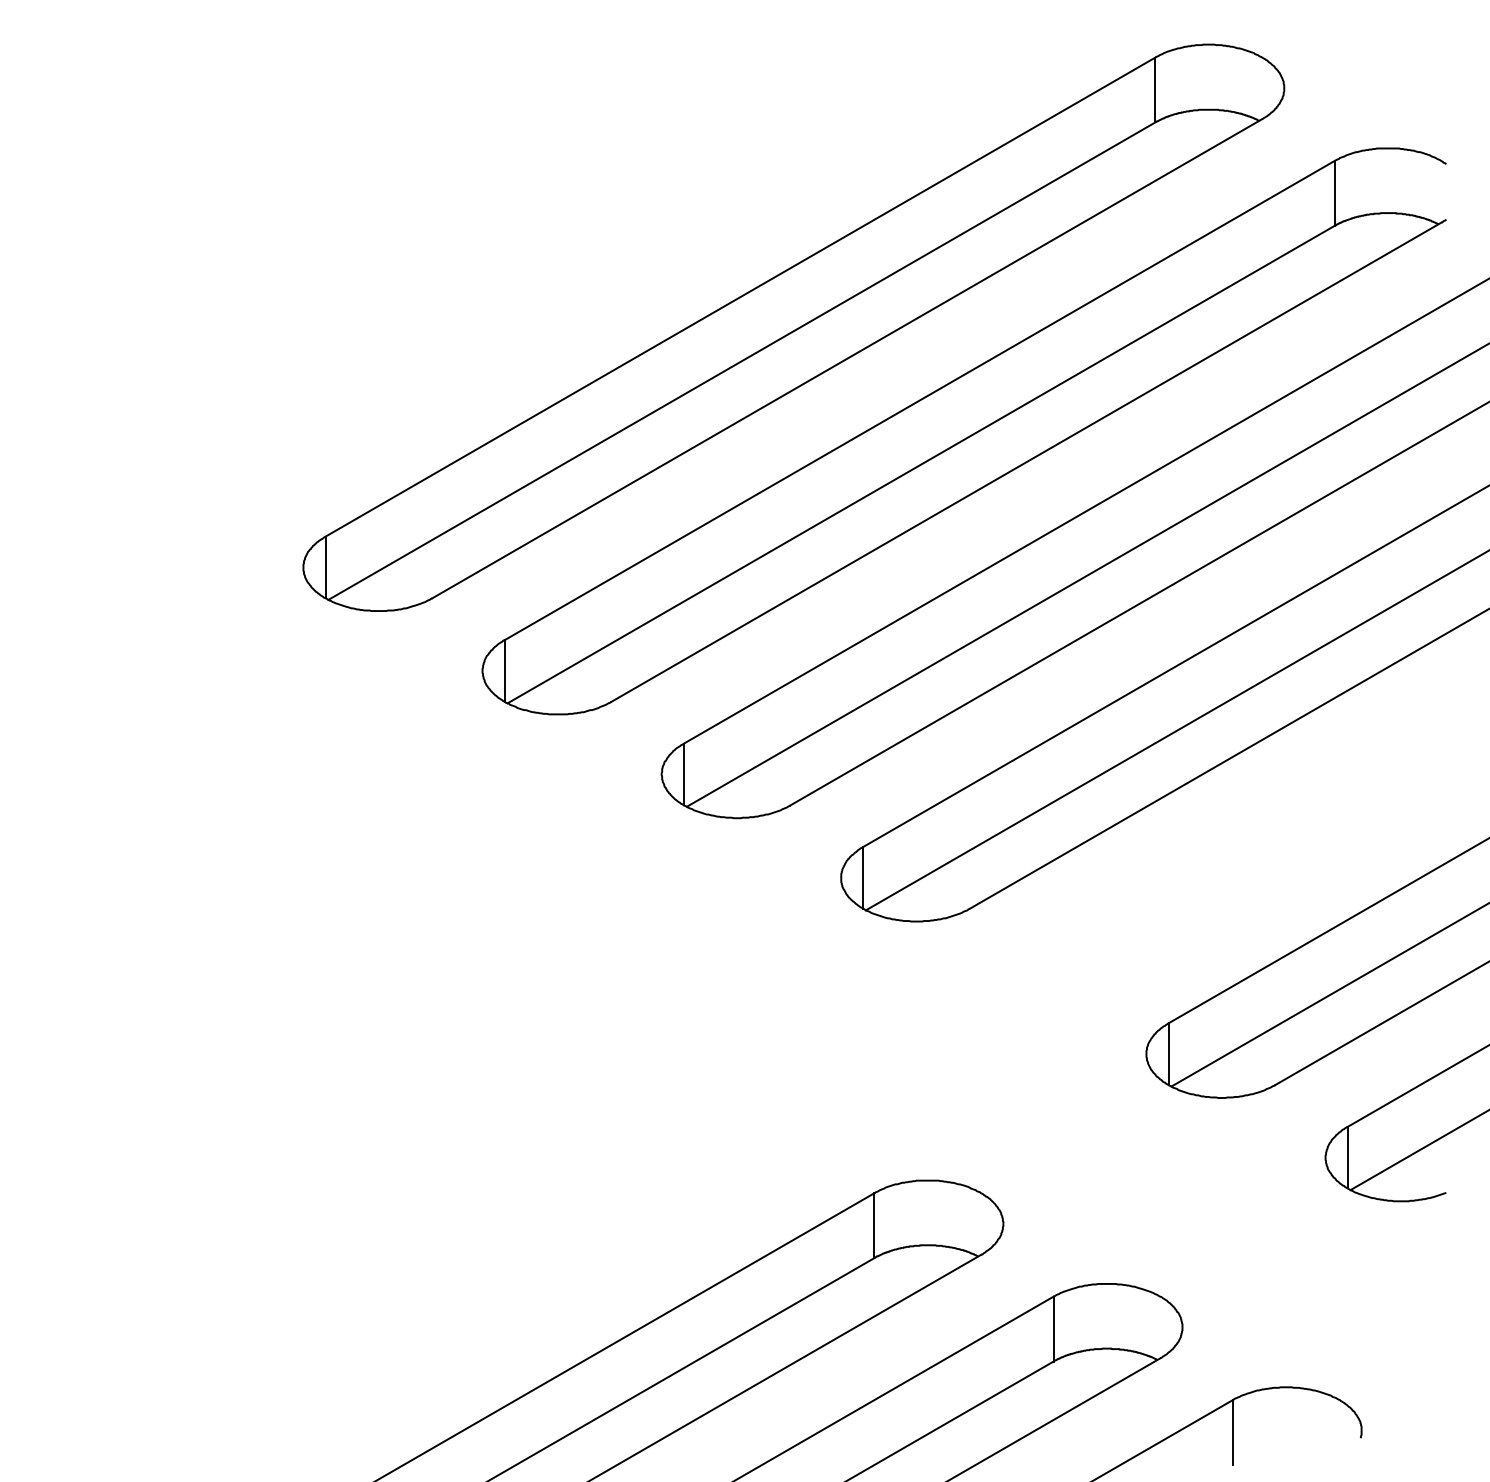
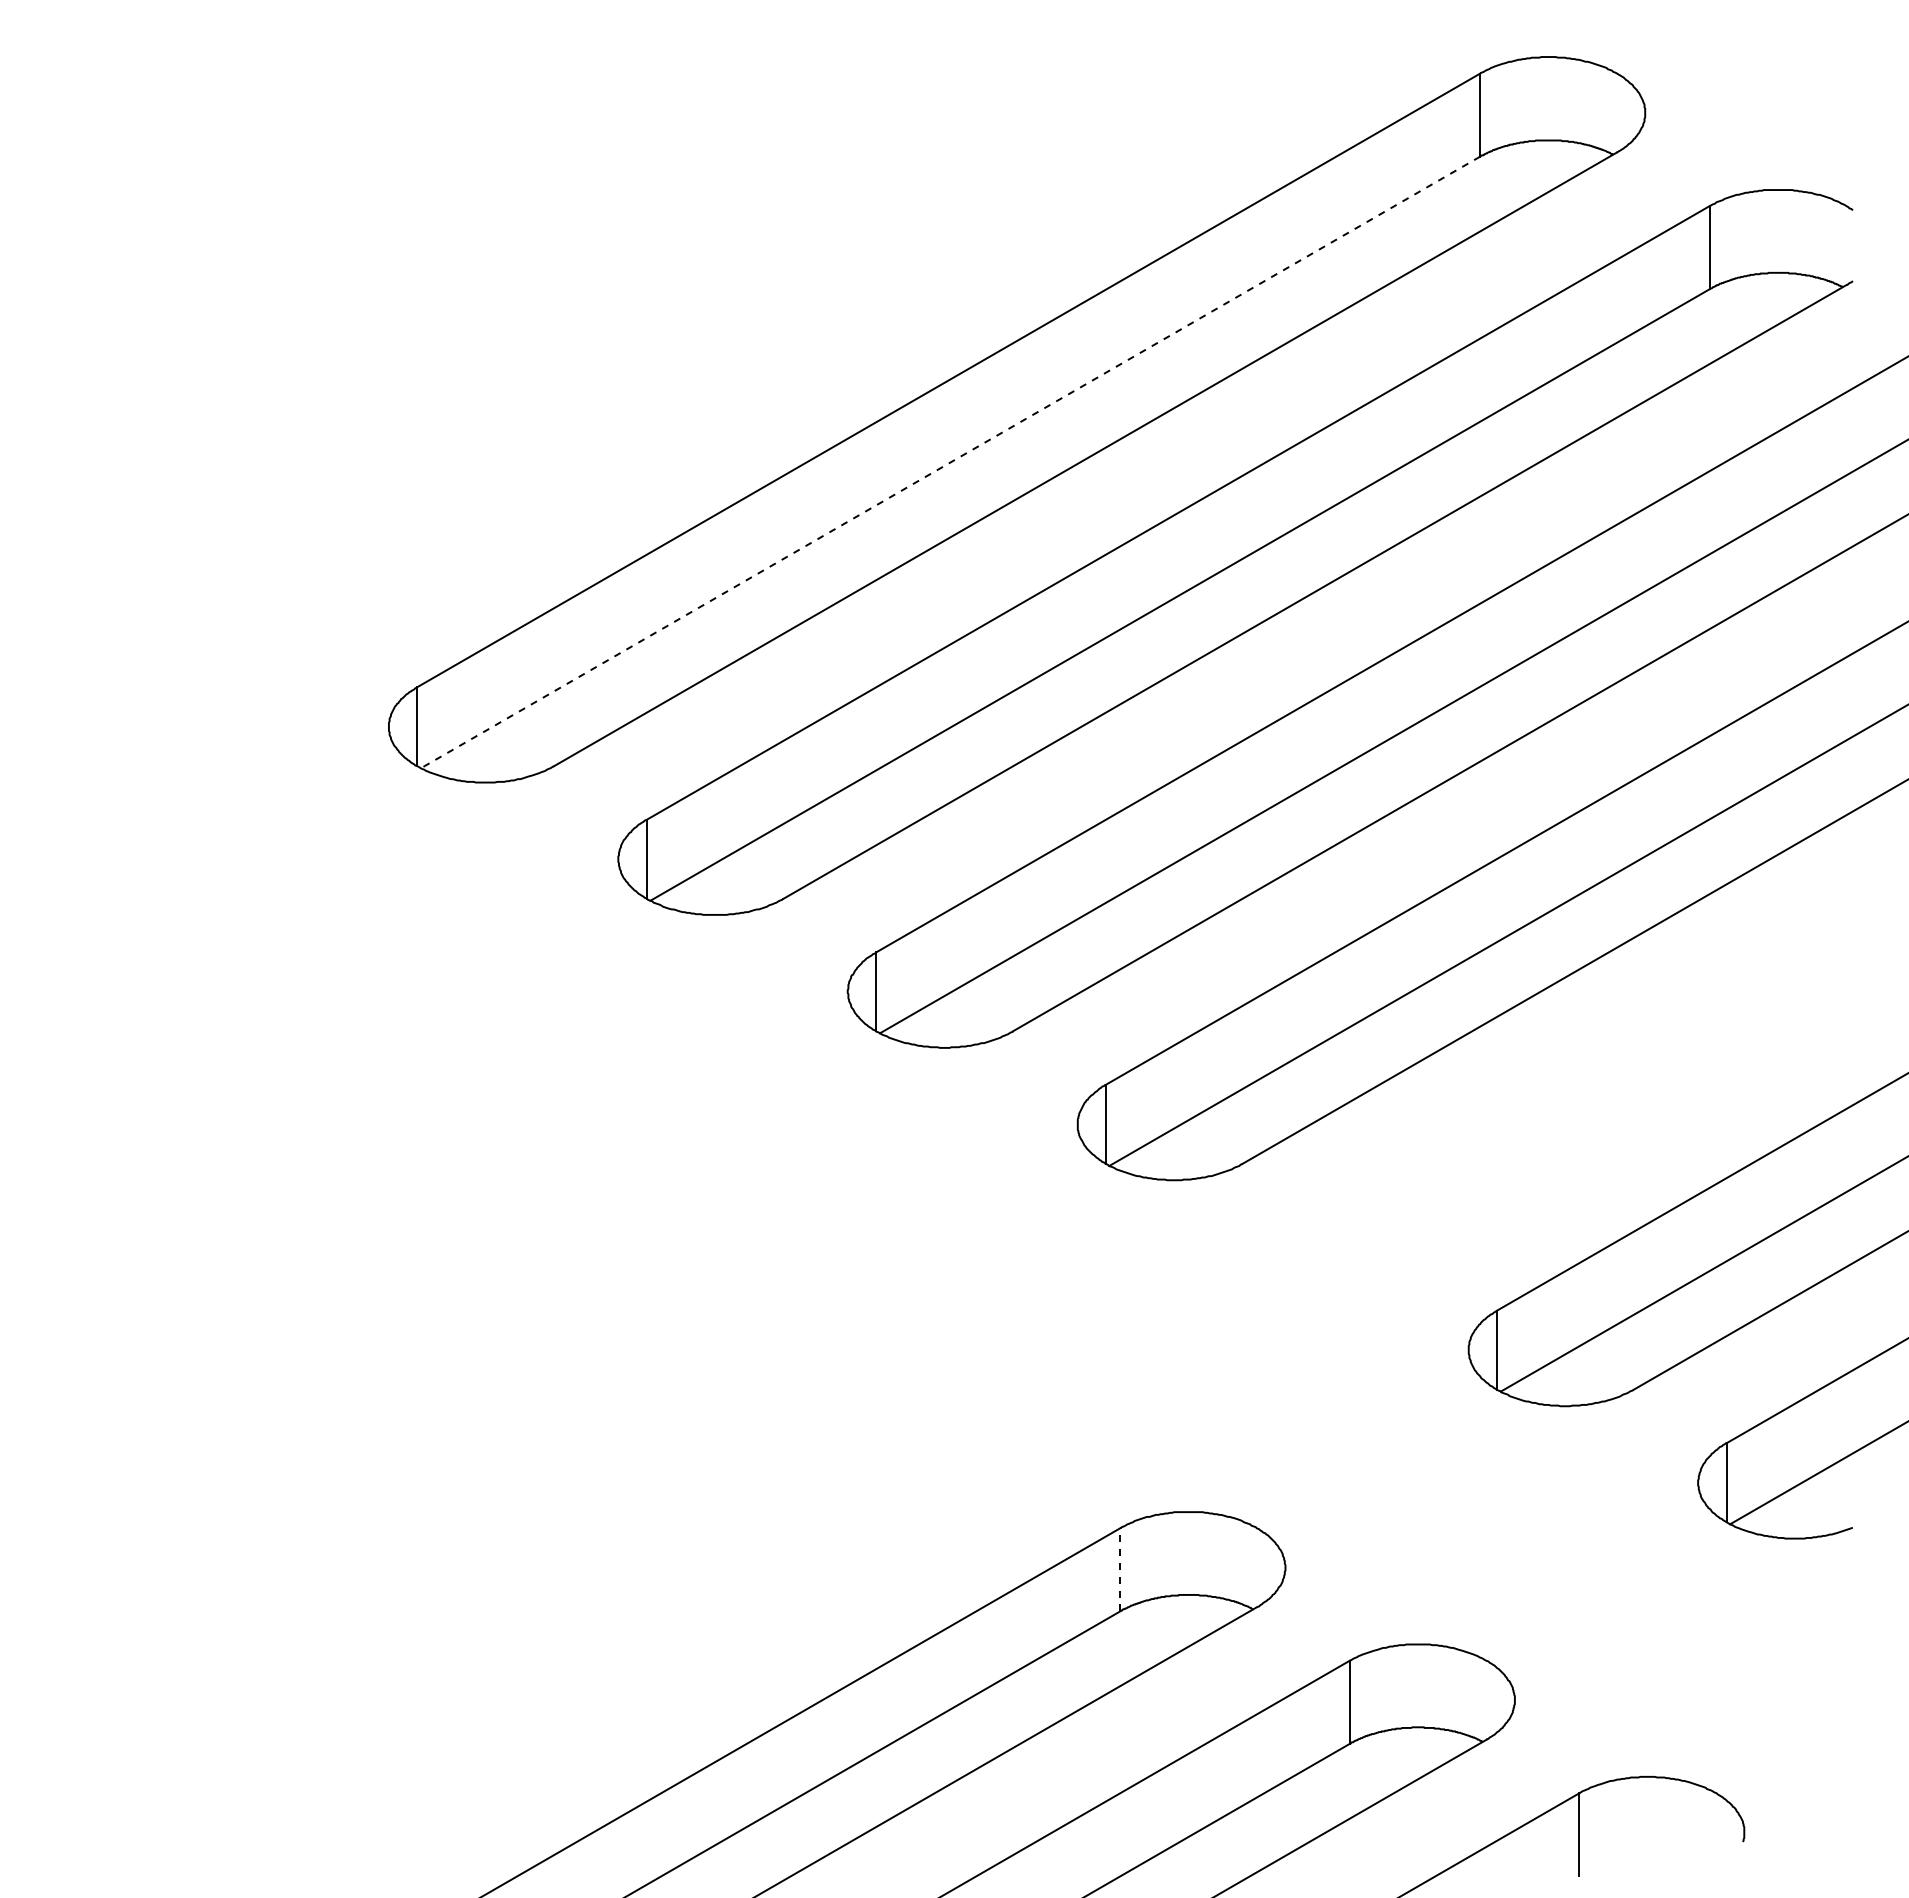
line: (741, 361) -> (950, 462), solid -> dashed
line: (874, 1225) -> (1120, 1569), solid -> dashed

